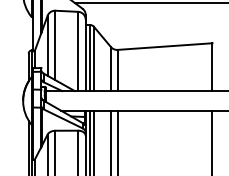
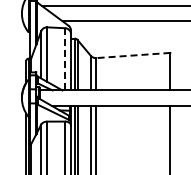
line: (163, 46) -> (132, 55), solid -> dashed
line: (78, 50) -> (65, 58), solid -> dashed

